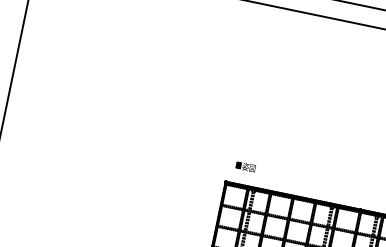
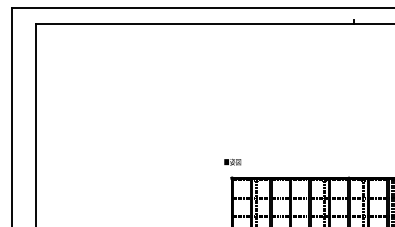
text: (245, 166) -> (232, 161), moved

